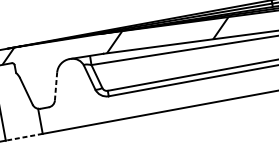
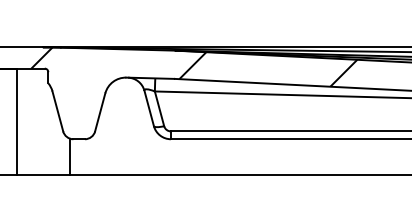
line: (56, 86) -> (100, 112), dashed -> solid
line: (23, 137) -> (42, 174), dashed -> solid

